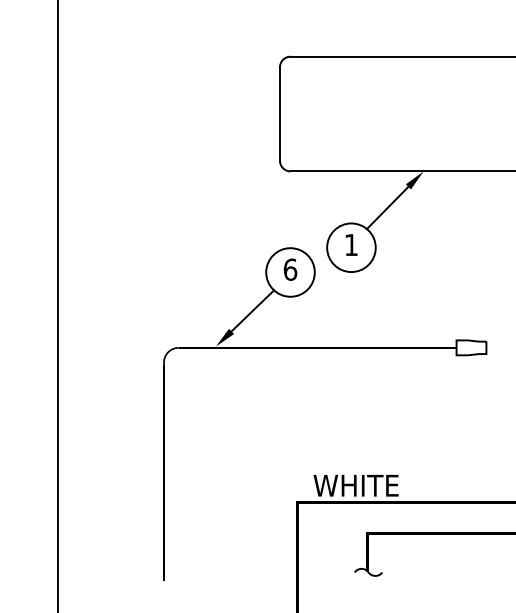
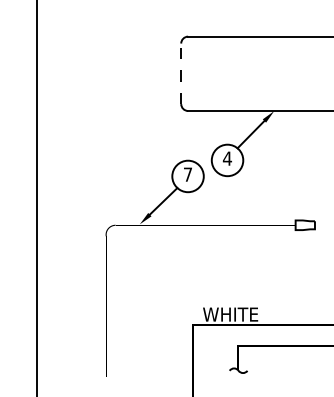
line: (280, 113) -> (181, 73), solid -> dashed
text: (351, 244) -> (227, 158), 1 -> 4
text: (289, 269) -> (187, 174), 6 -> 7

